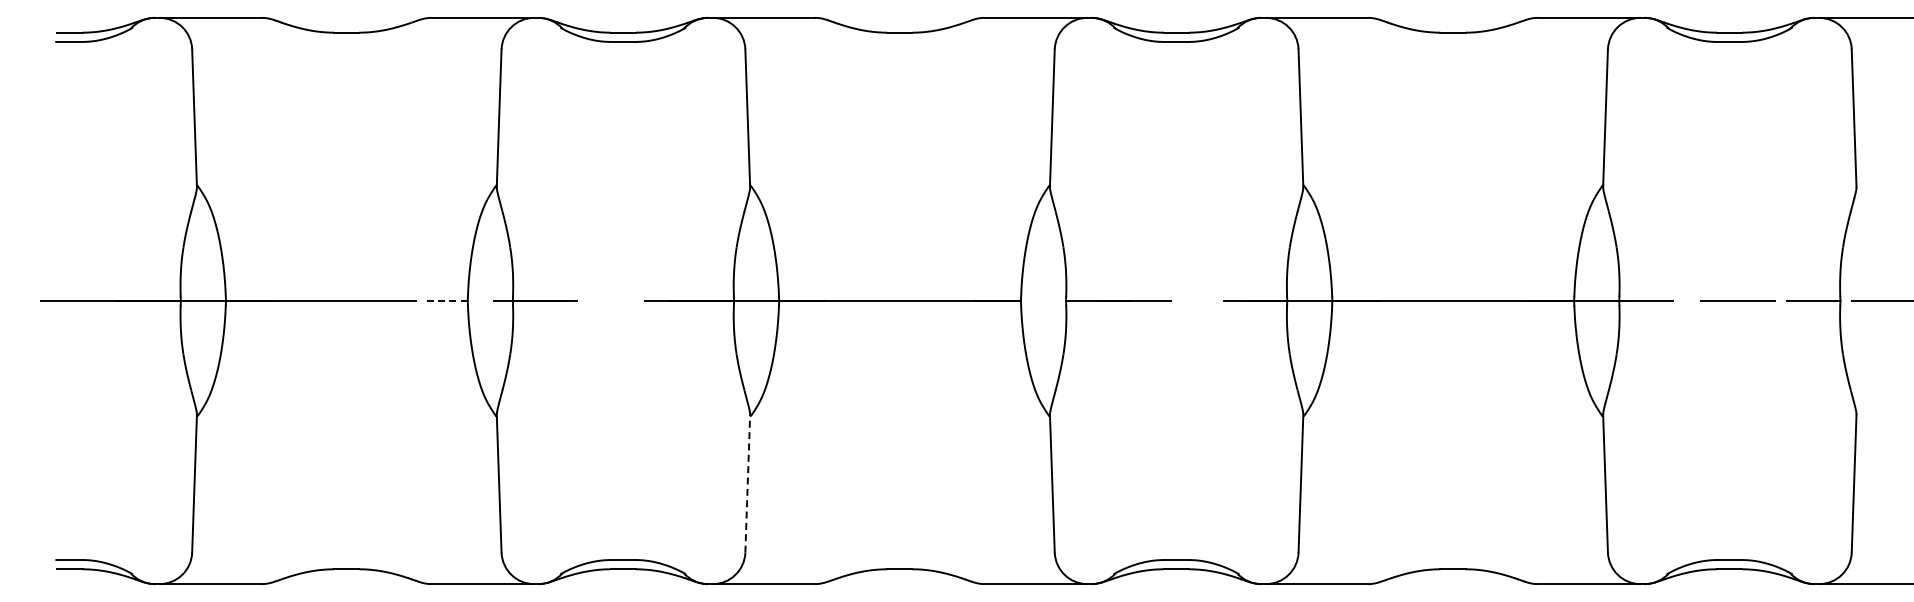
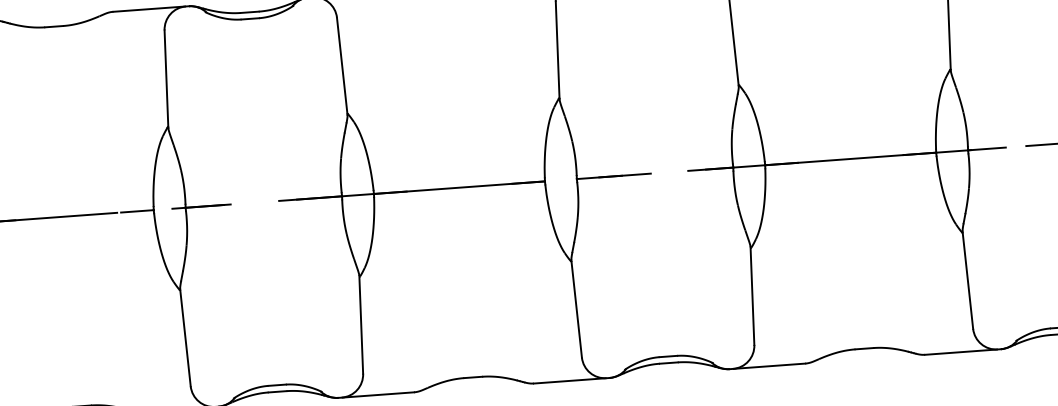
line: (444, 301) -> (137, 211), dashed -> solid
line: (747, 483) -> (361, 324), dashed -> solid

